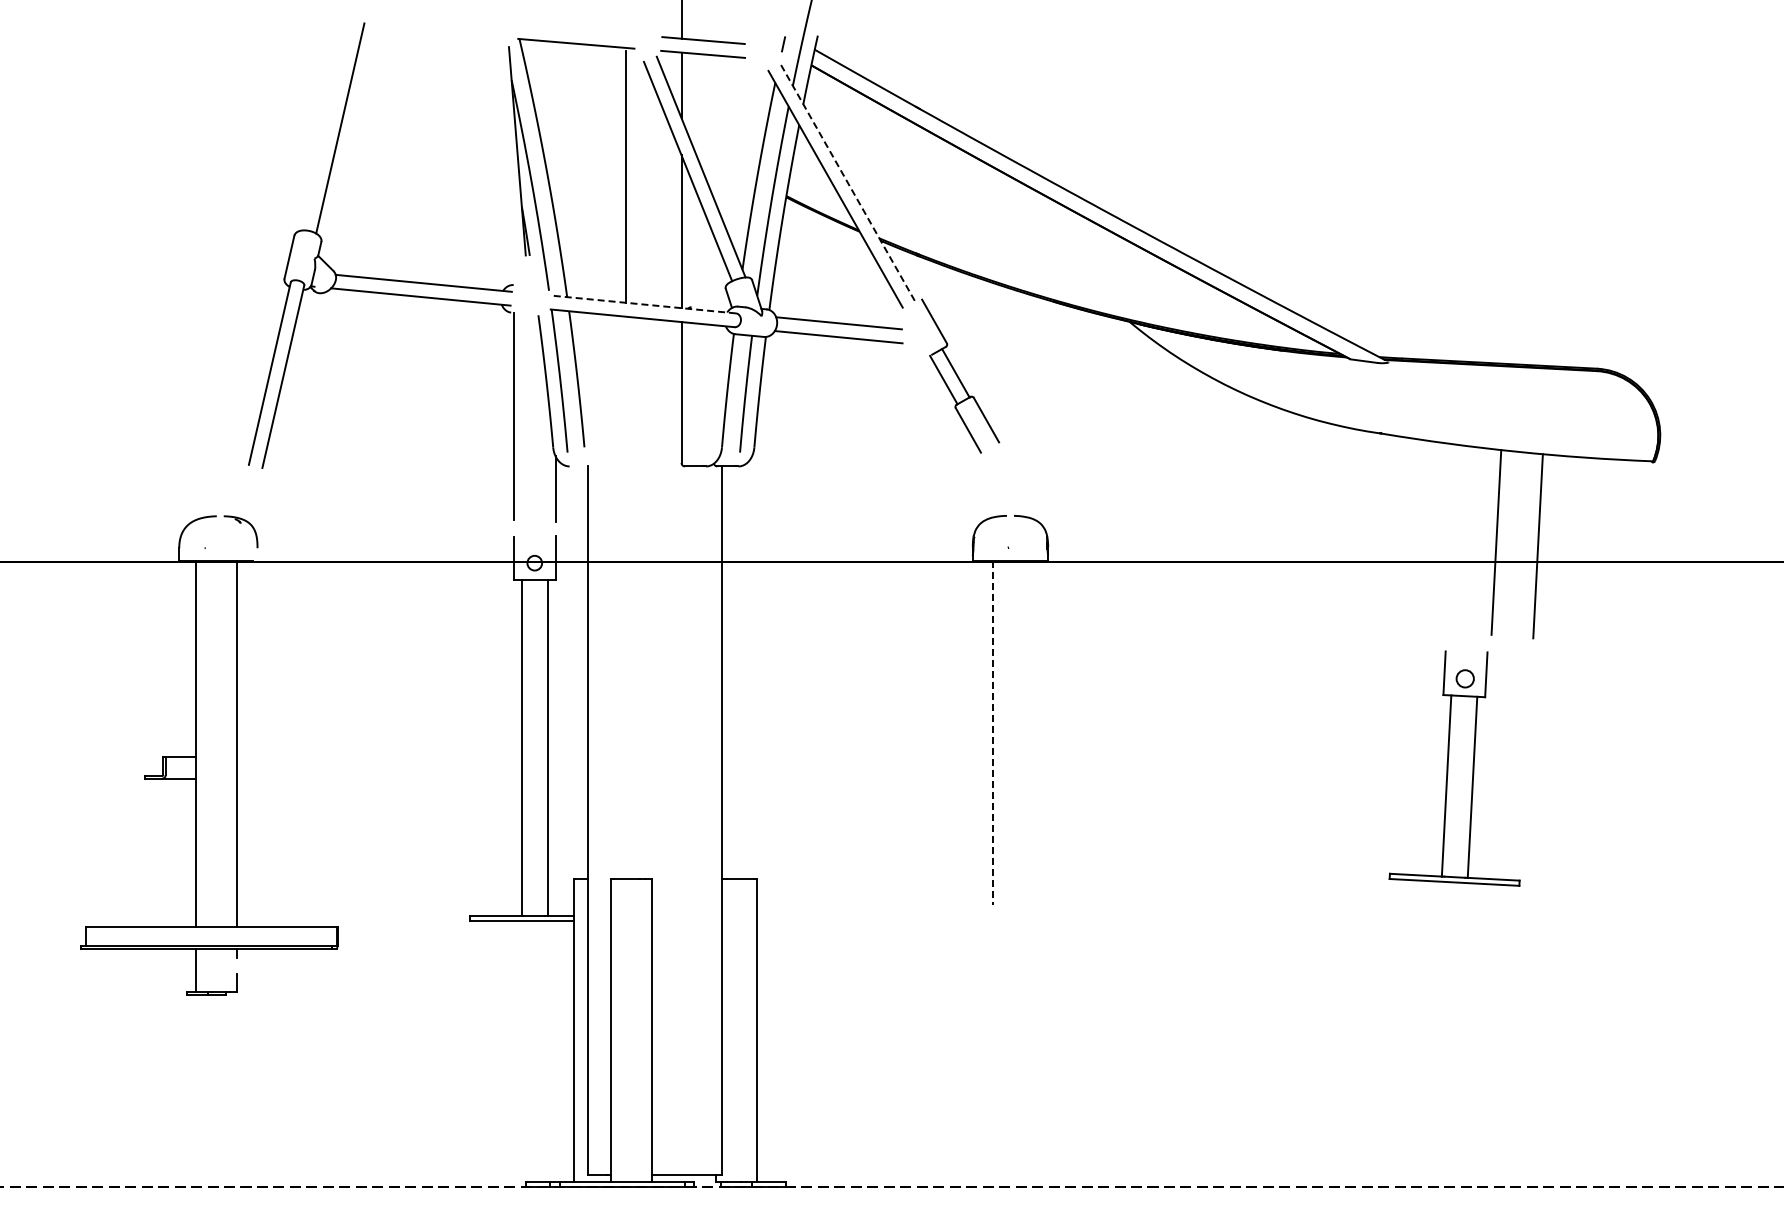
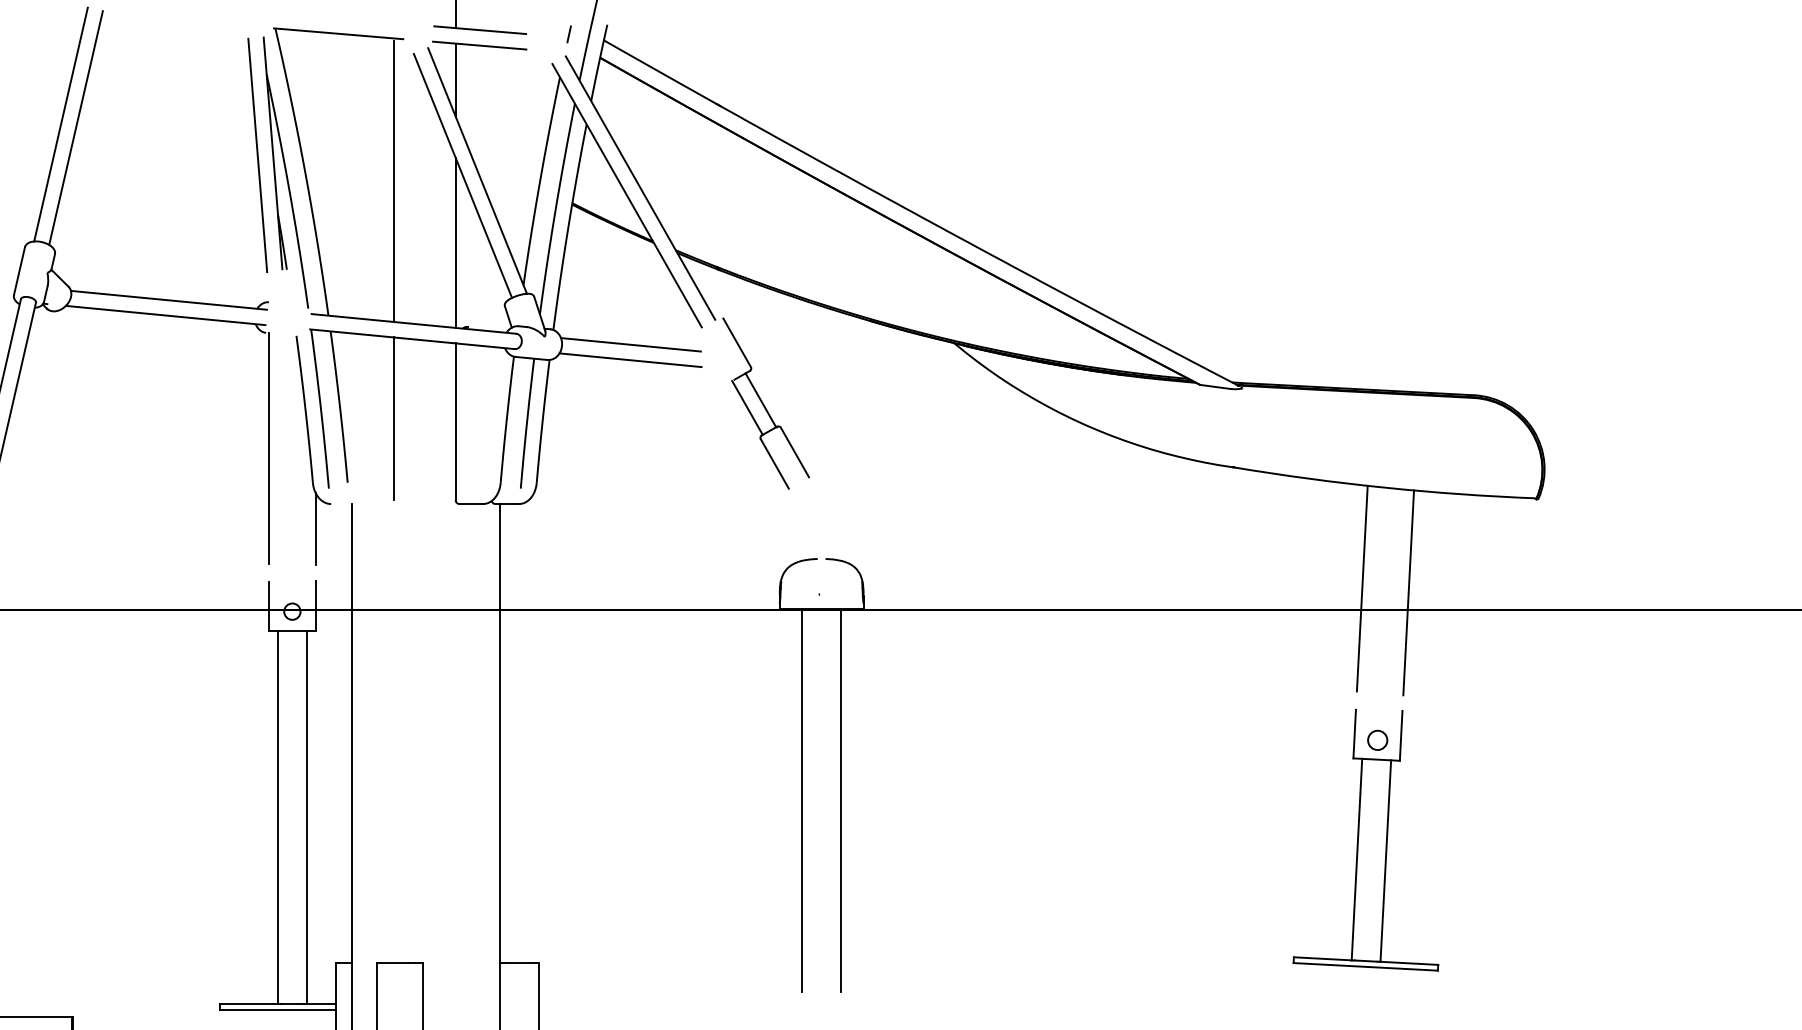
line: (326, 125) -> (60, 124), added
line: (503, 153) -> (257, 155), added
line: (847, 182) -> (640, 188), dashed -> solid
line: (643, 304) -> (413, 323), dashed -> solid
line: (625, 389) -> (393, 418), added
line: (1027, 732) -> (840, 800), added
line: (993, 733) -> (802, 801), dashed -> solid
part: (1454, 768) -> (1365, 840), moved

